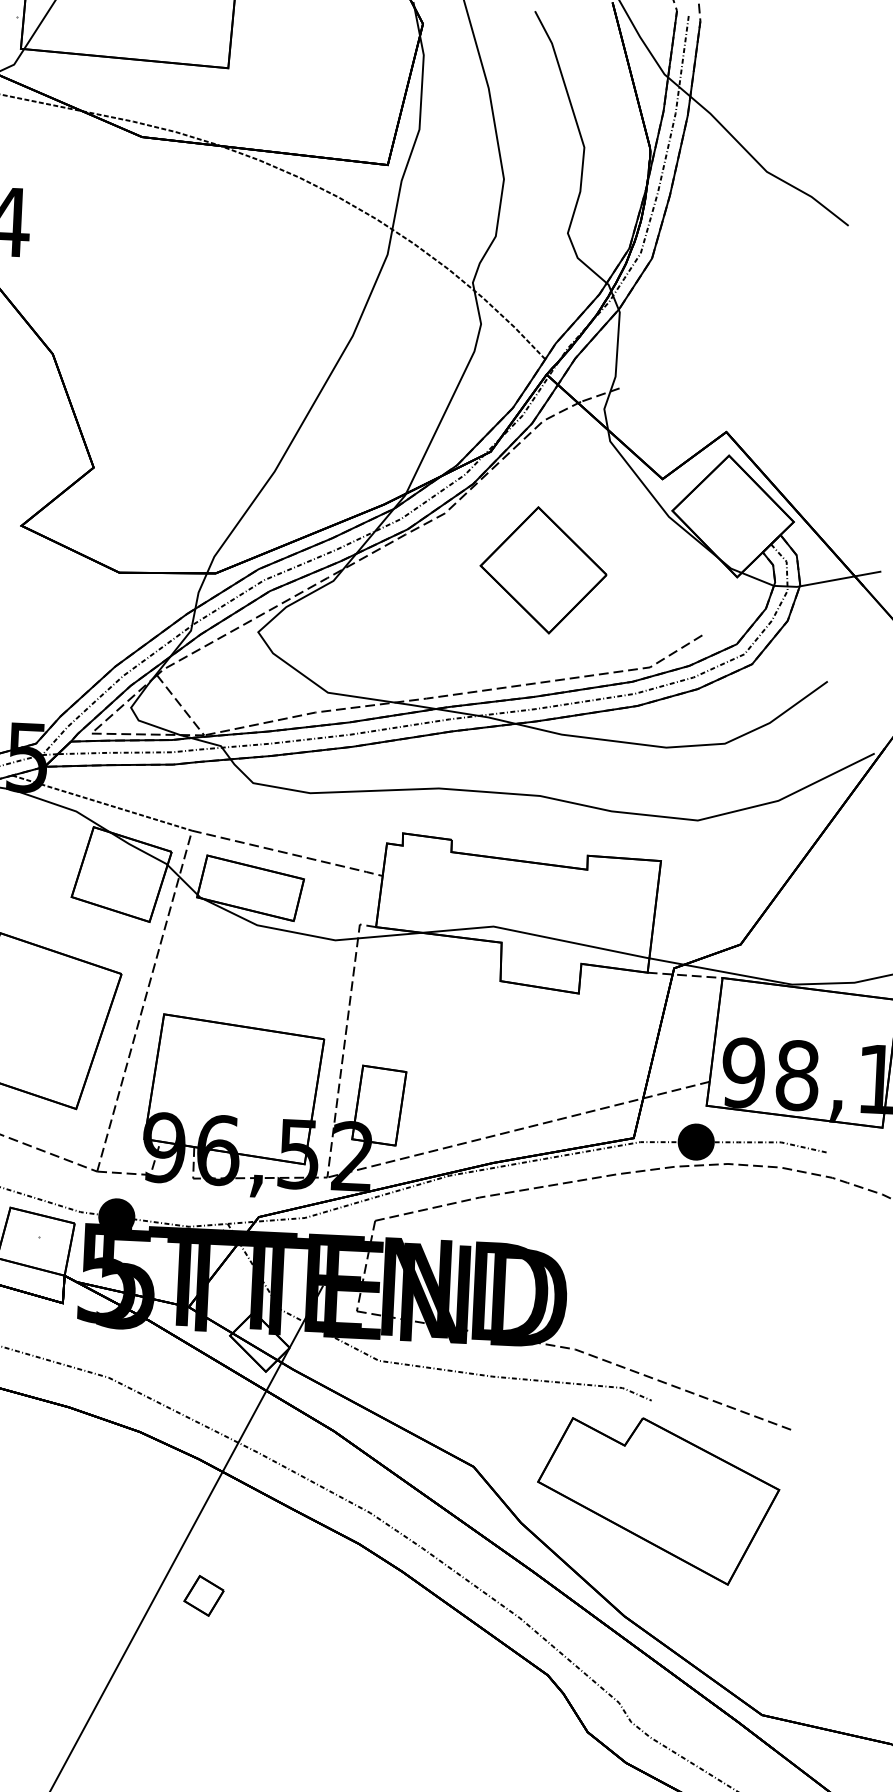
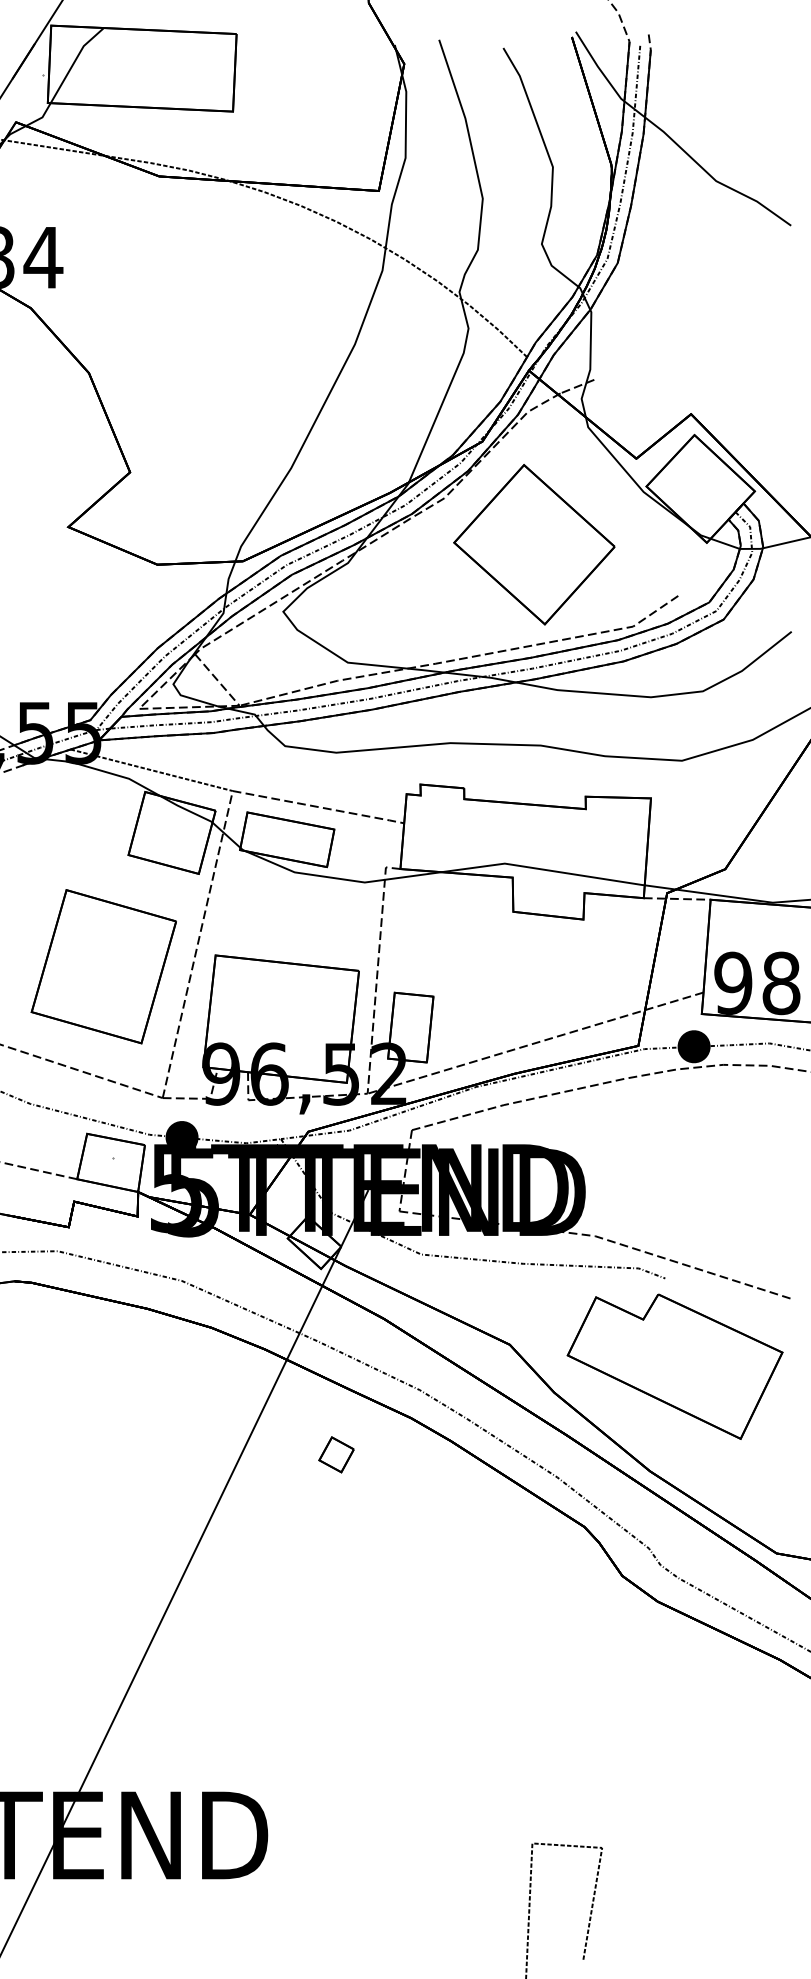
part: (543, 570) -> (534, 544), size x1.43
part: (204, 1595) -> (336, 1454), moved

